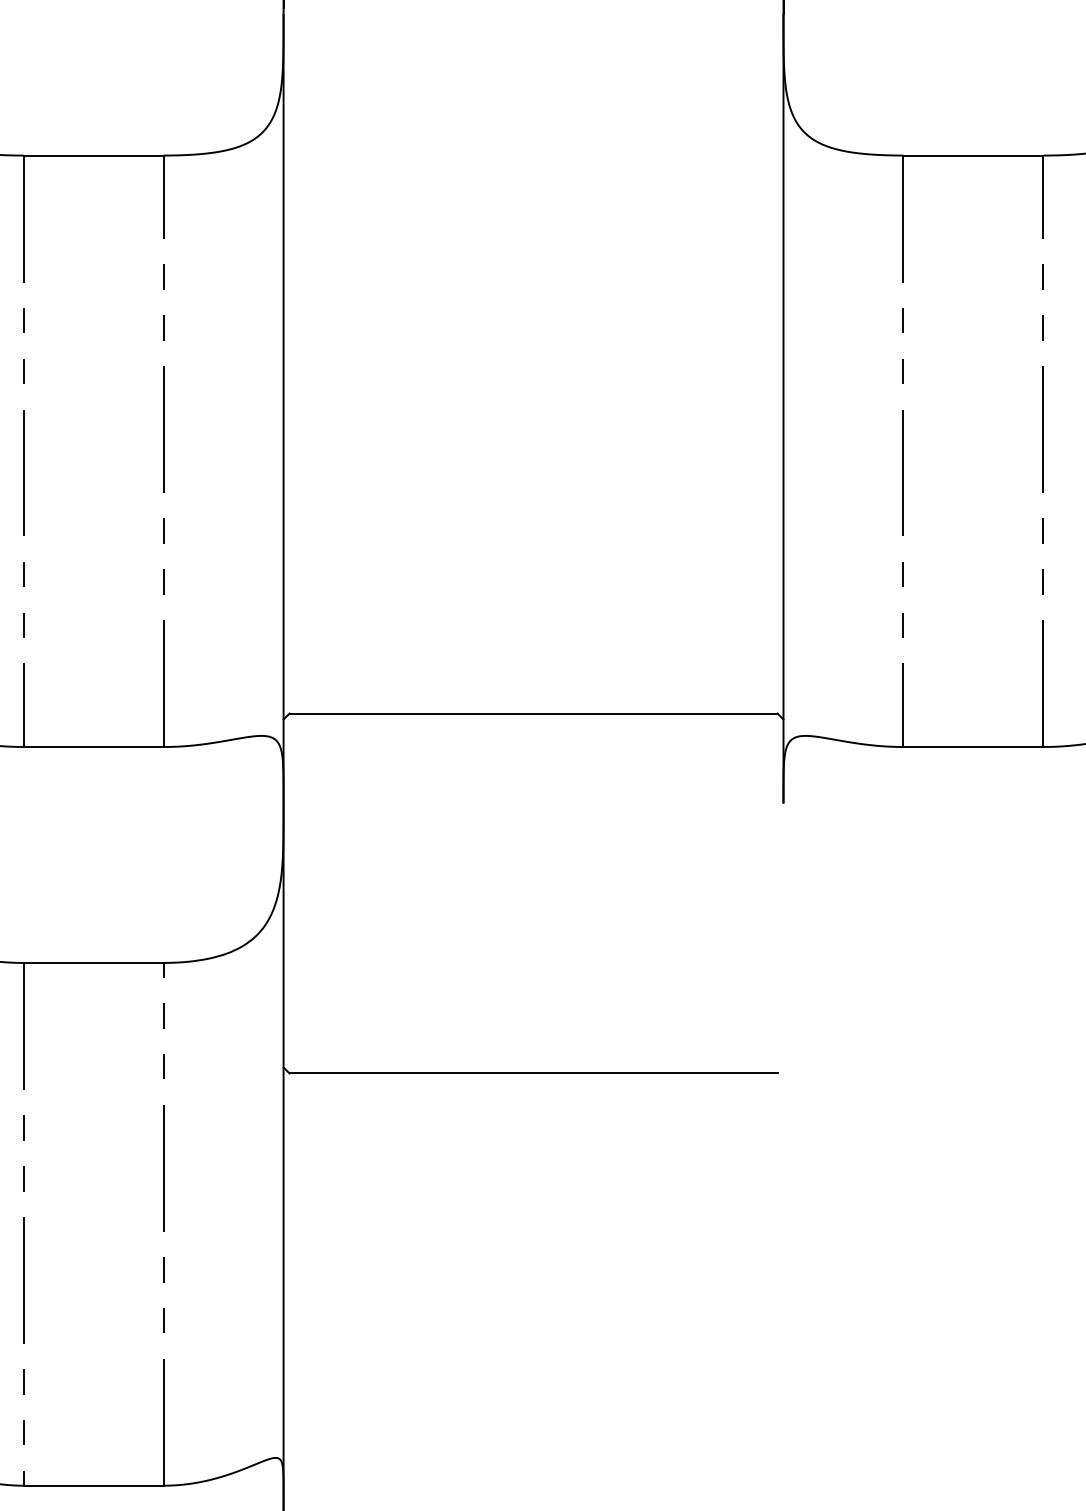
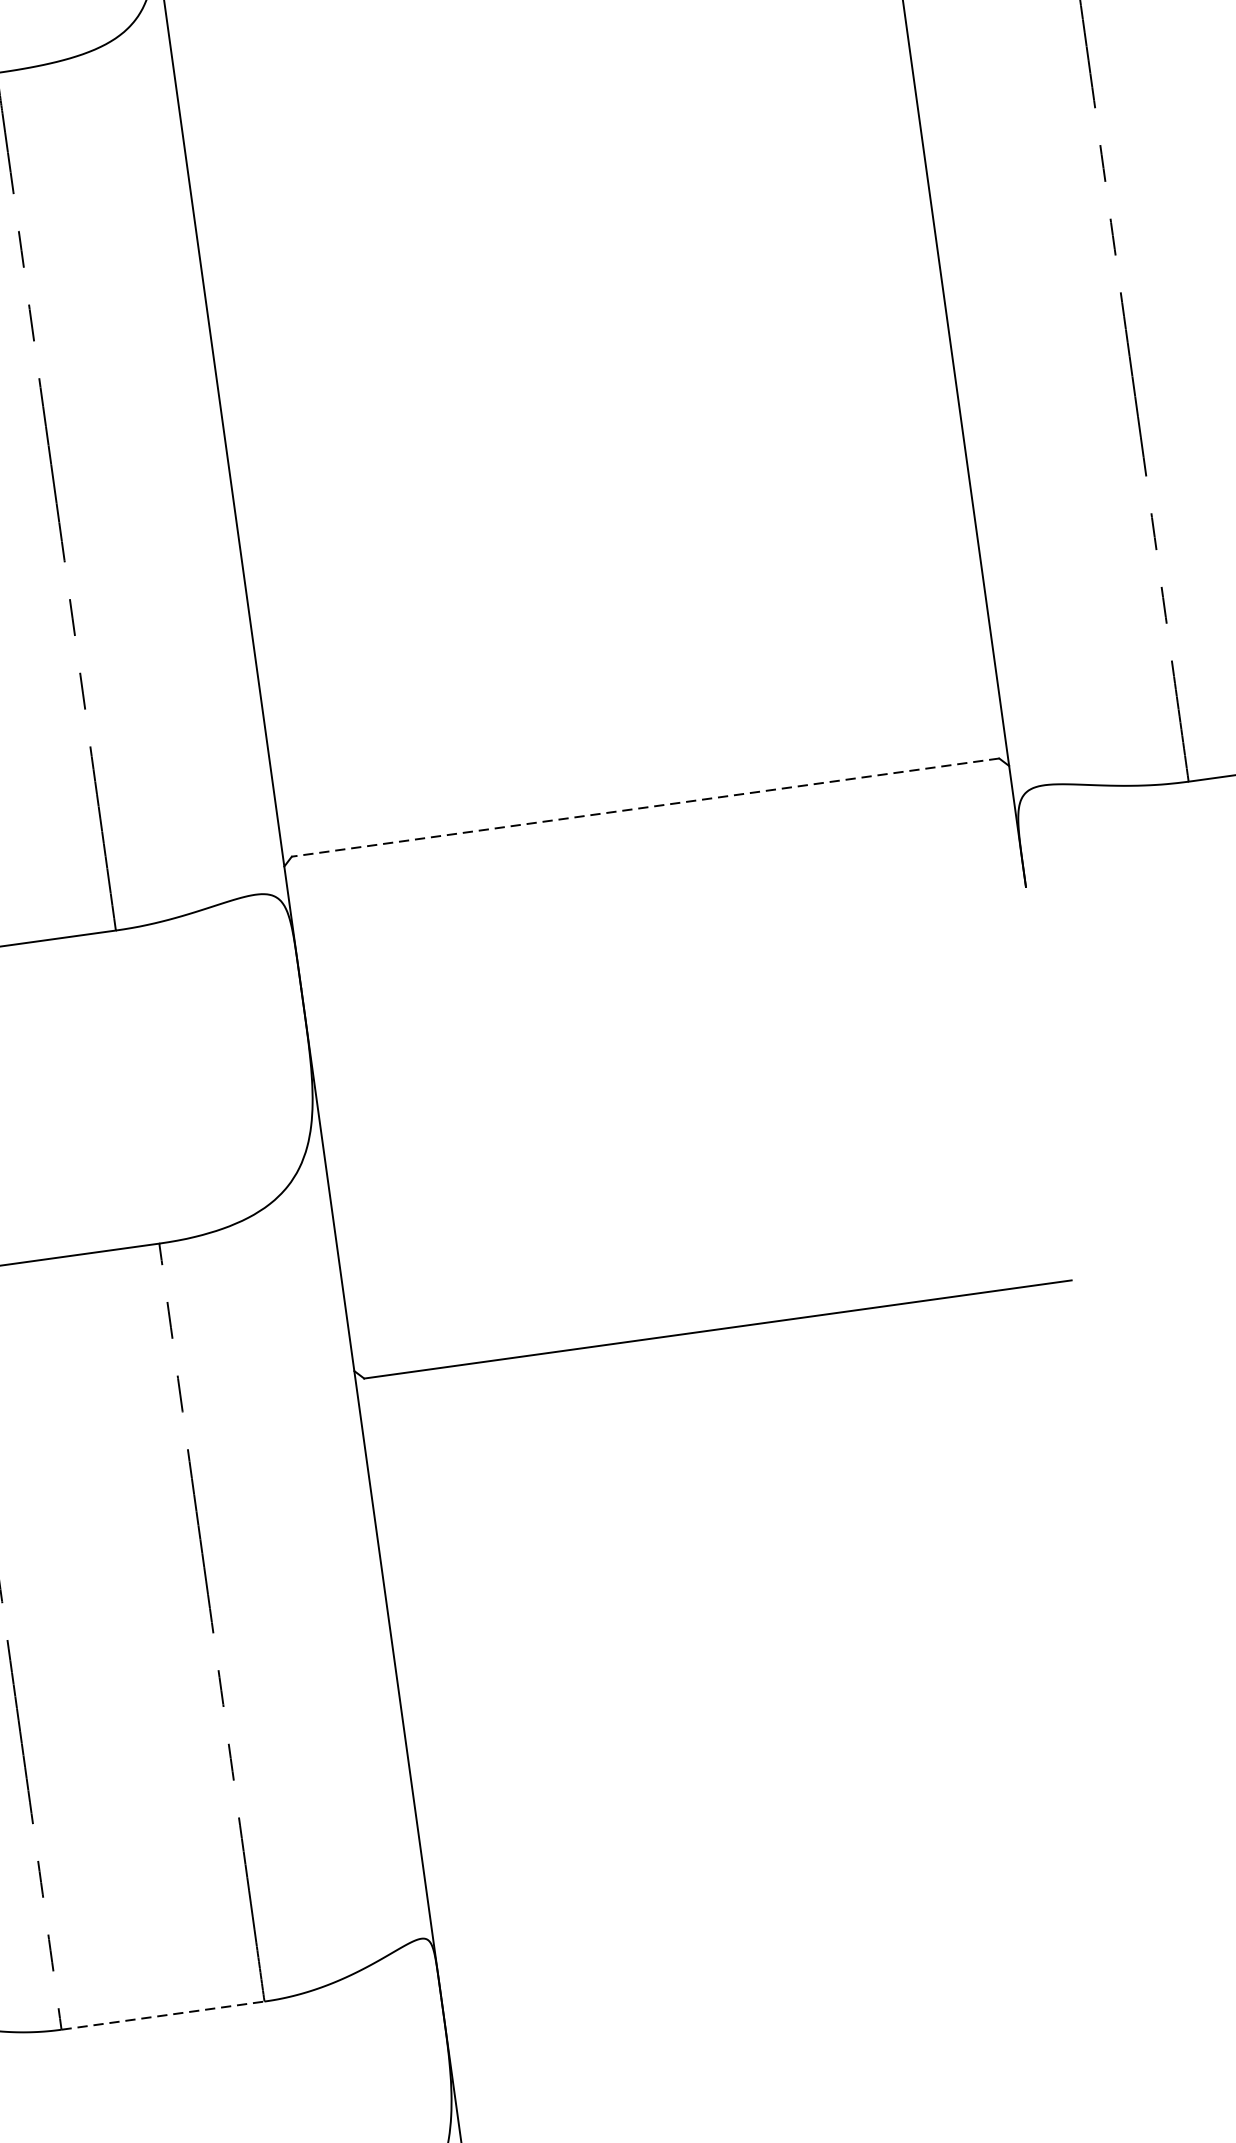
line: (533, 713) -> (645, 807), solid -> dashed
line: (93, 1485) -> (162, 2015), solid -> dashed

